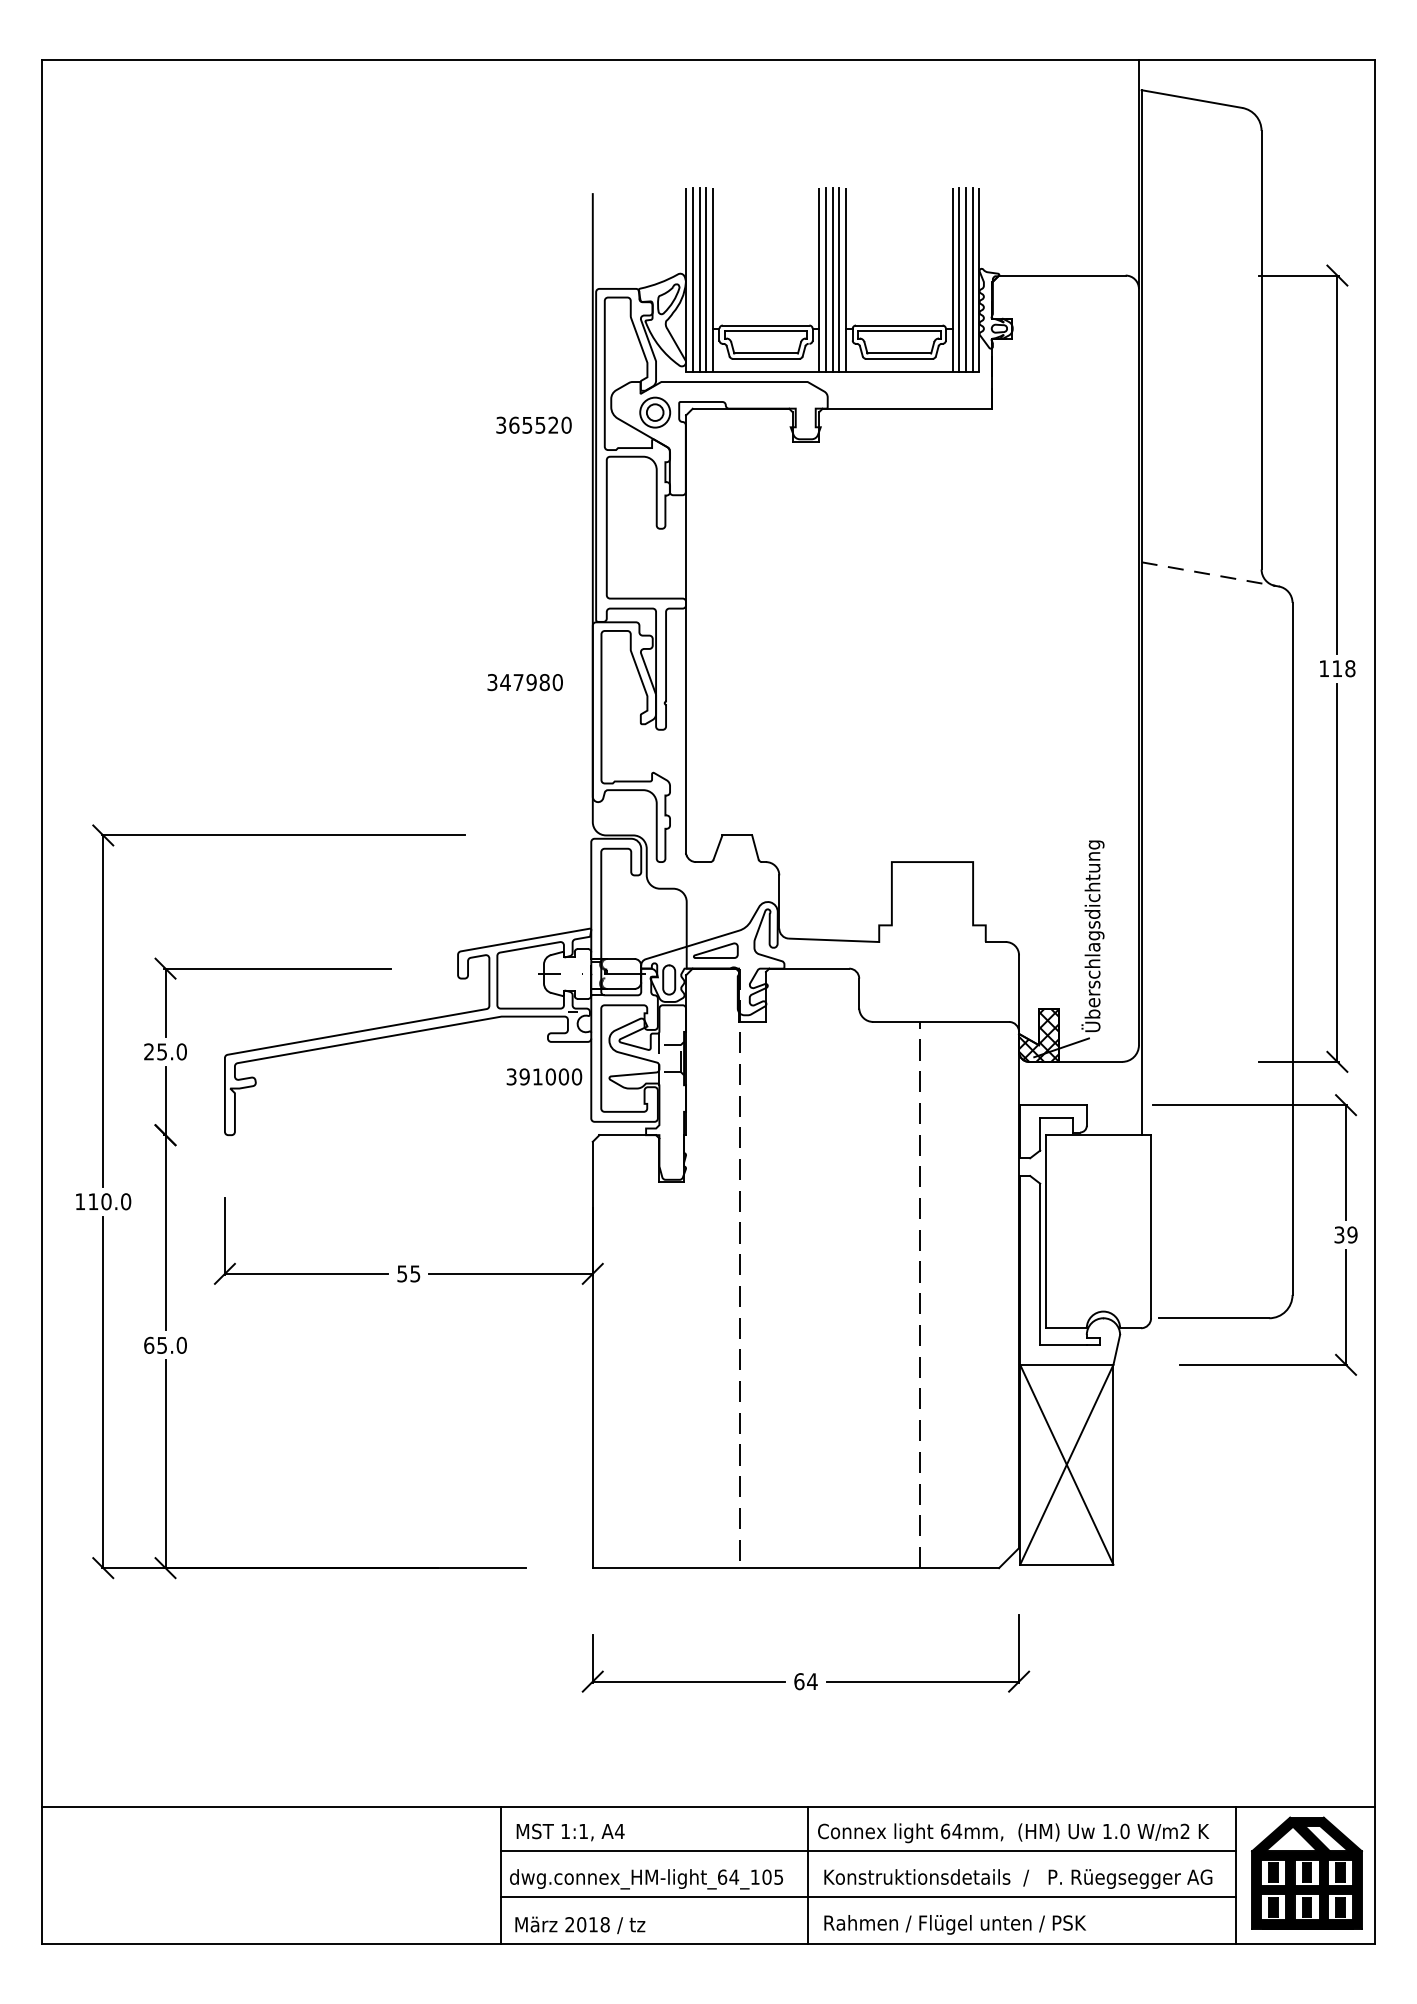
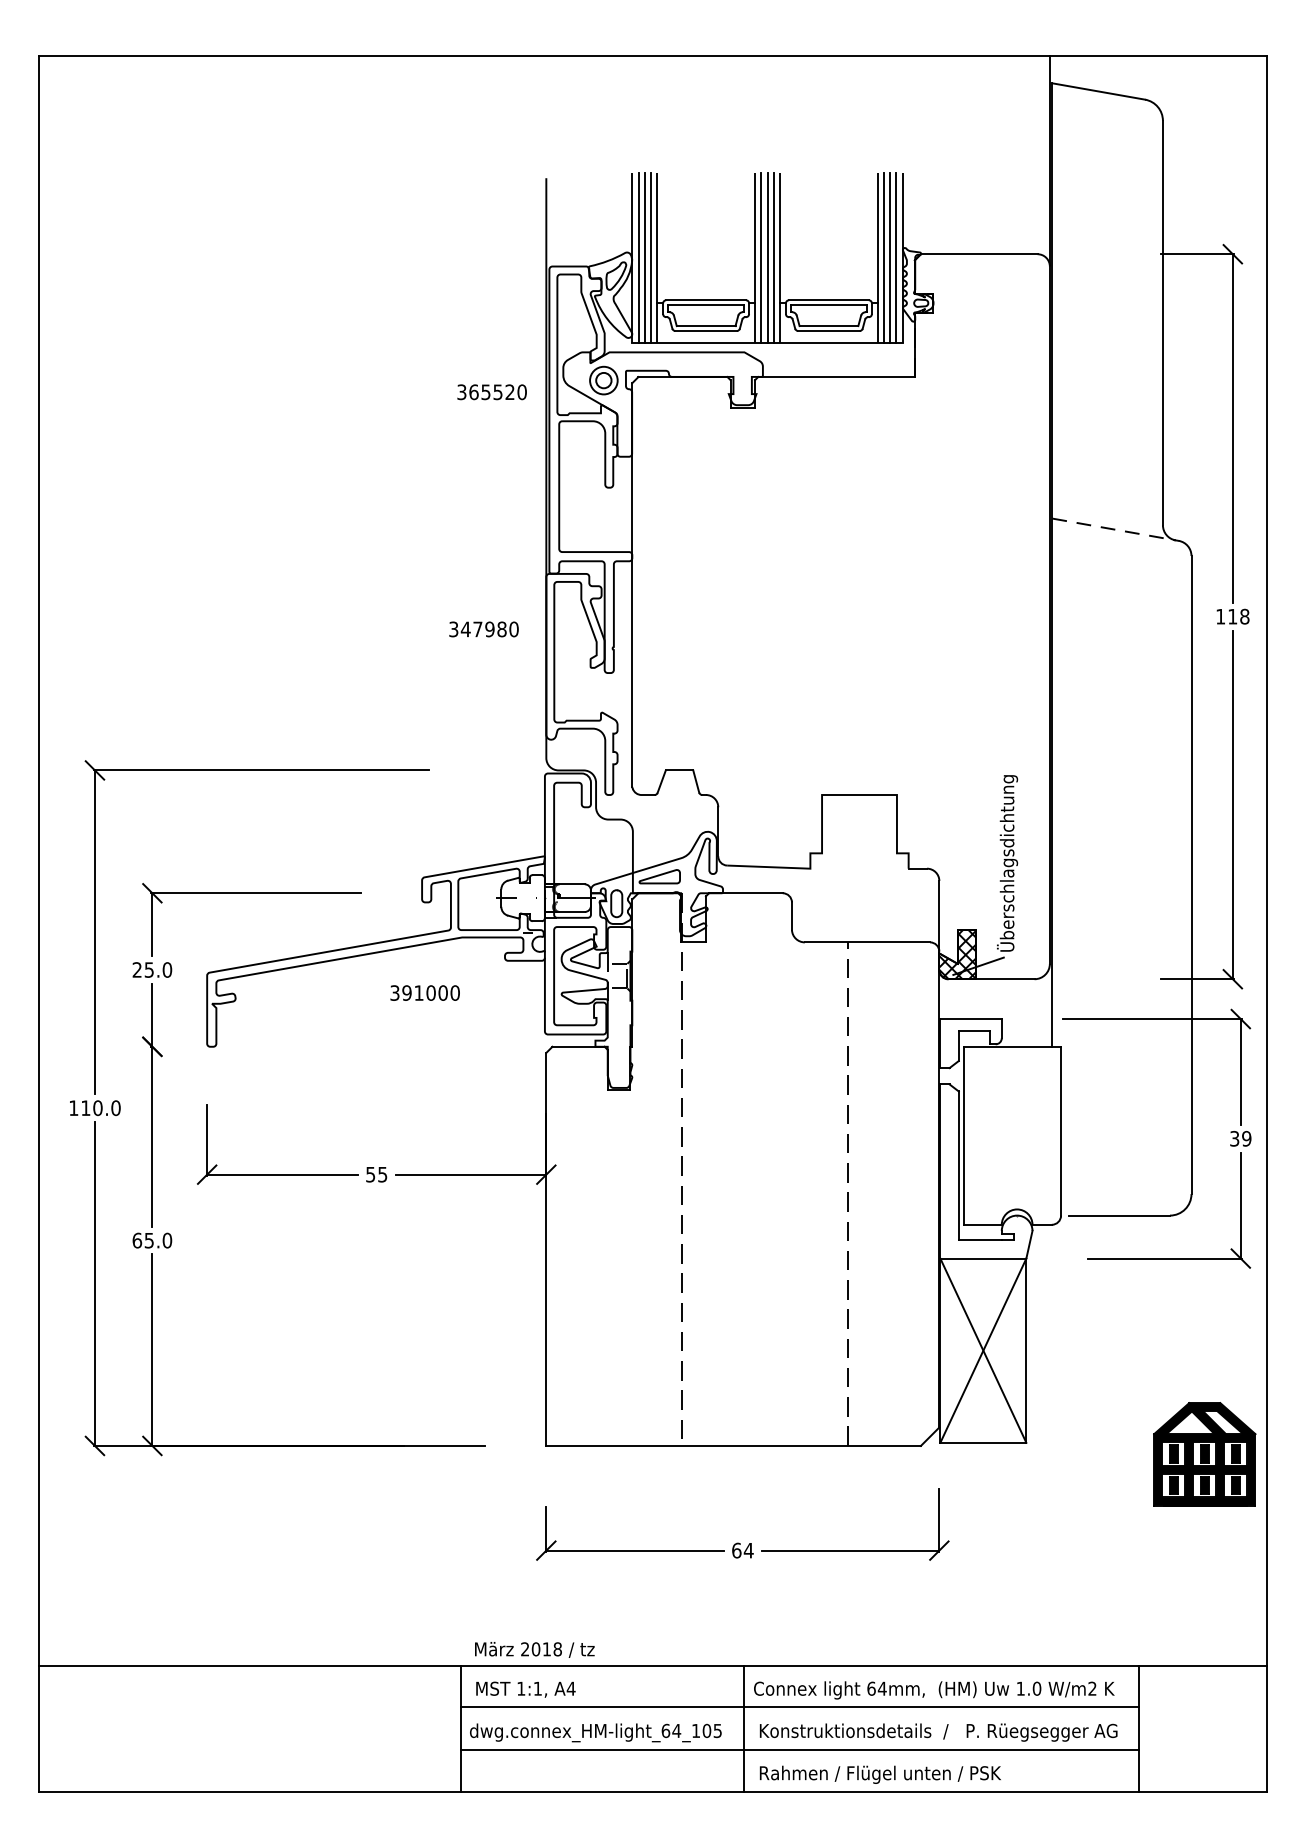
text: (544, 1076) -> (425, 992), moved
part: (1306, 1872) -> (1204, 1453), moved
text: (580, 1925) -> (534, 1650), moved

